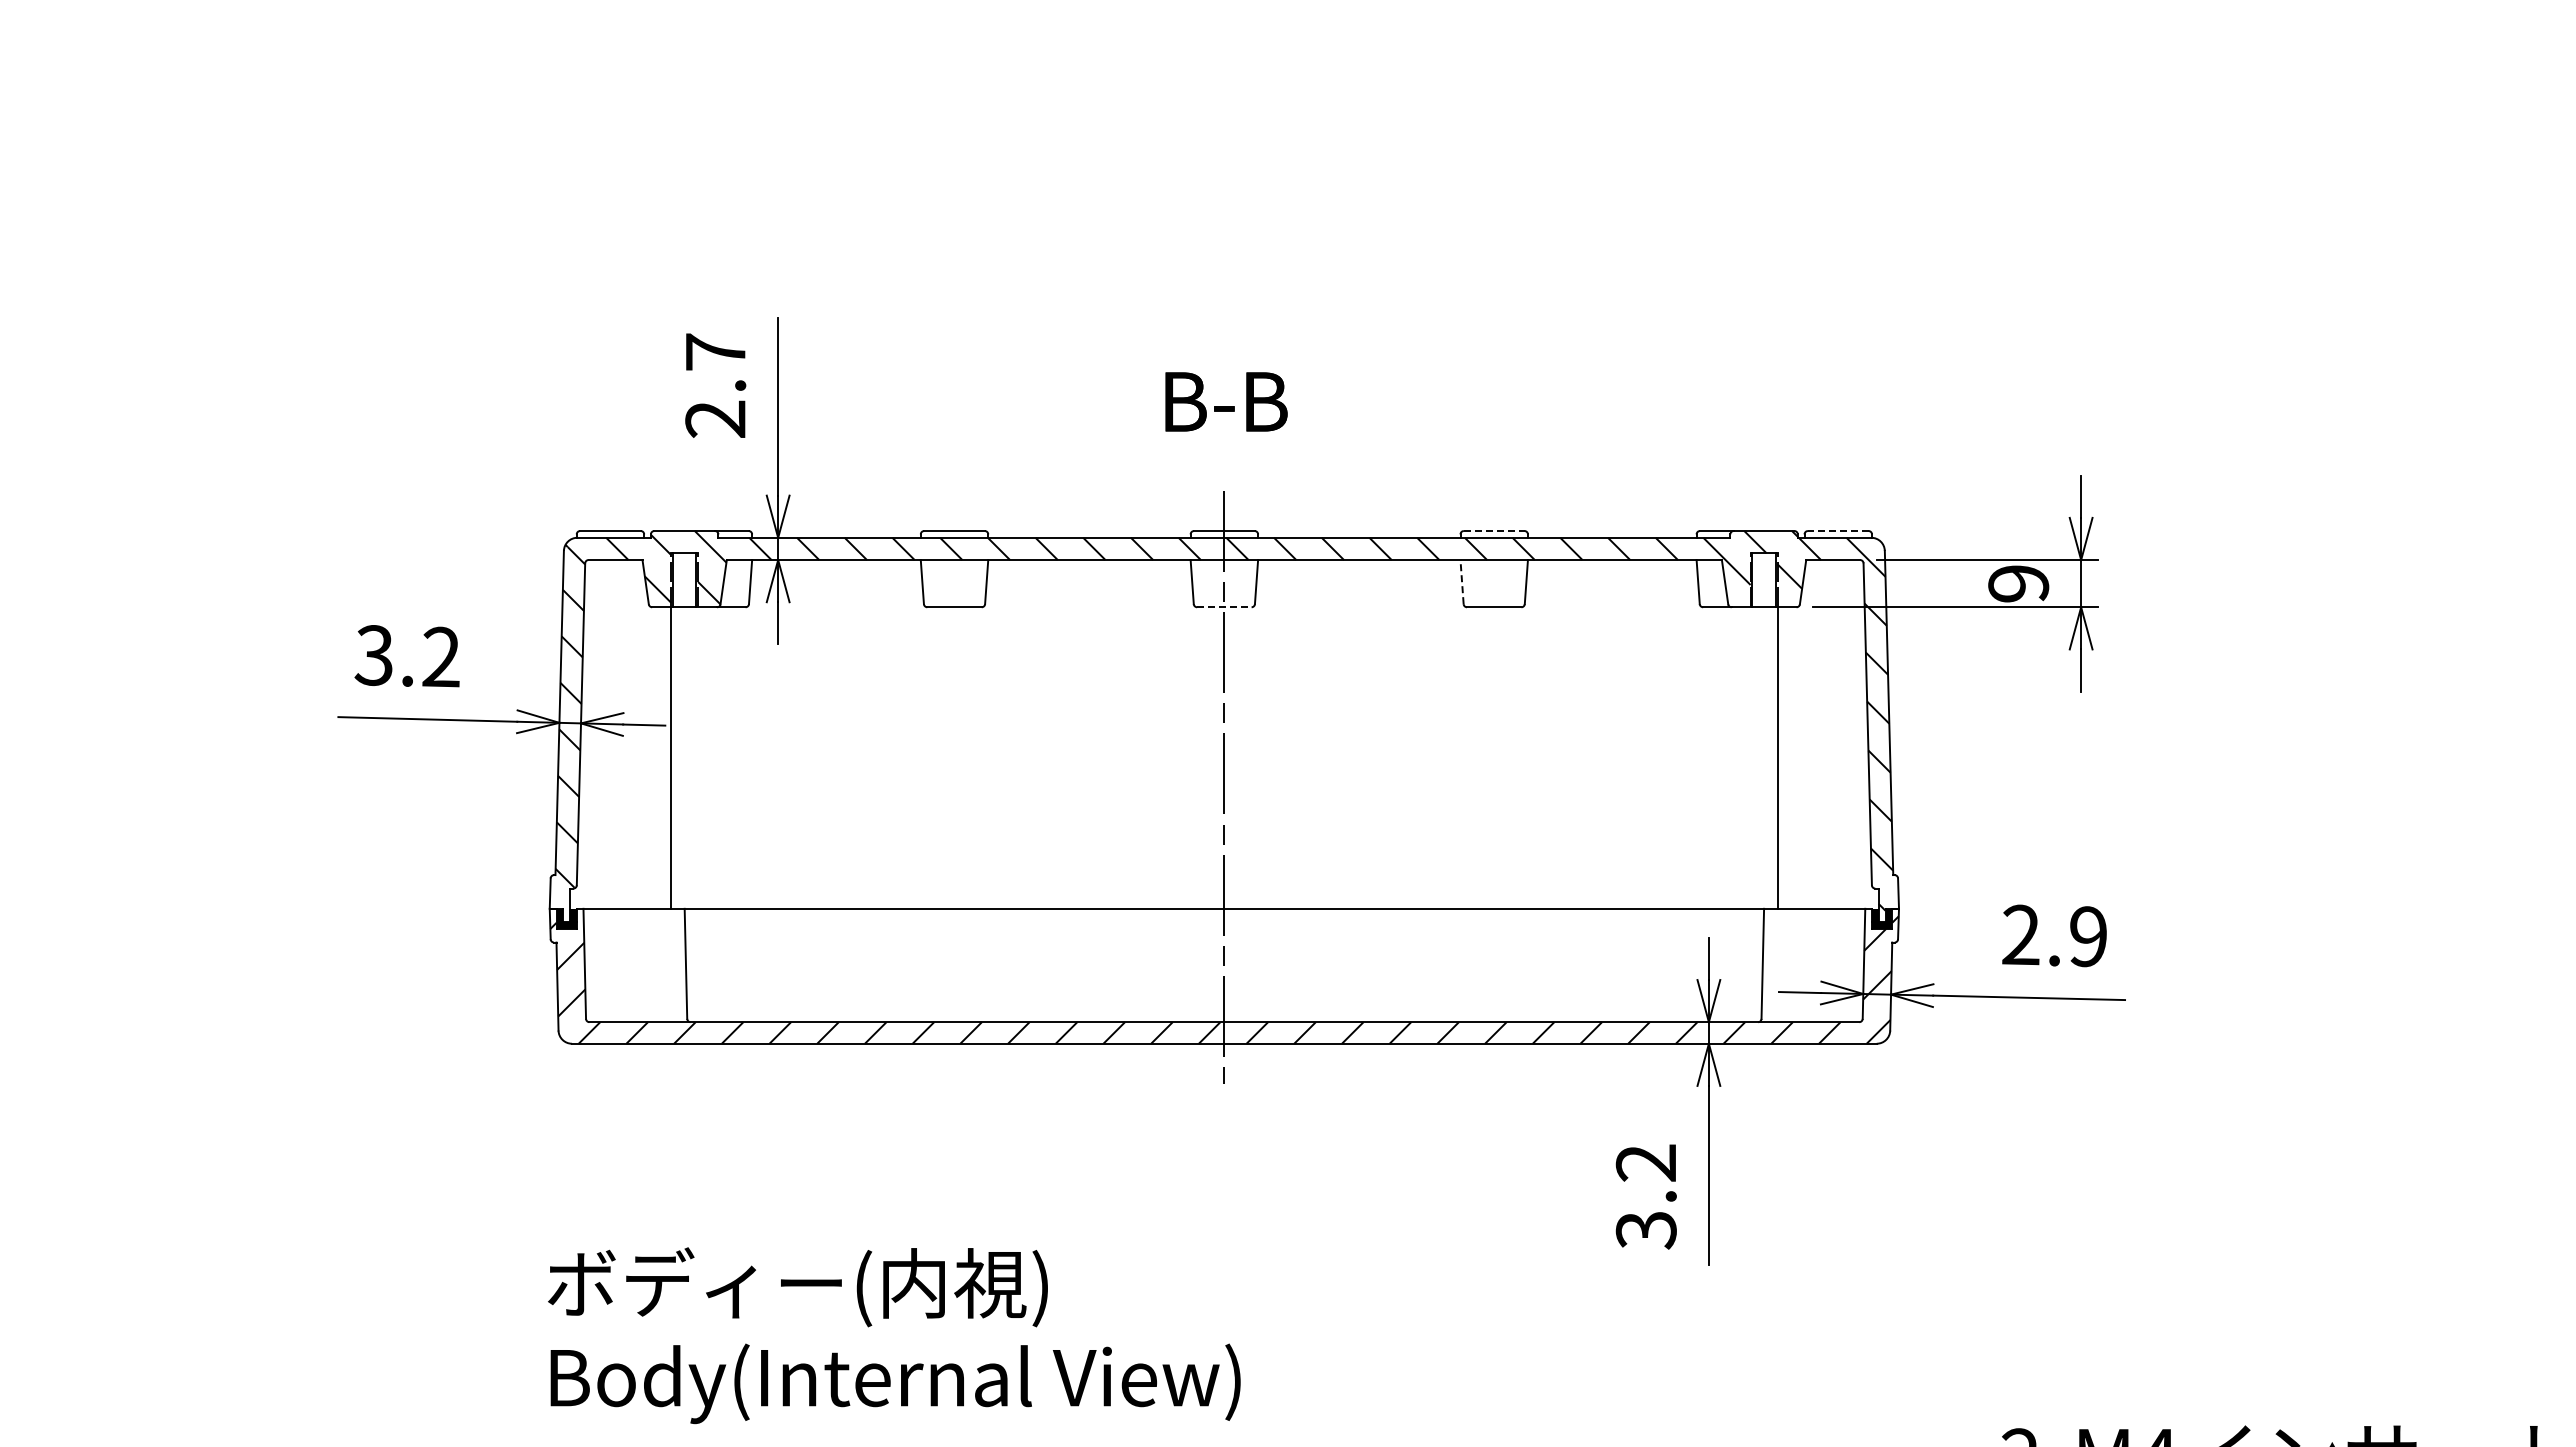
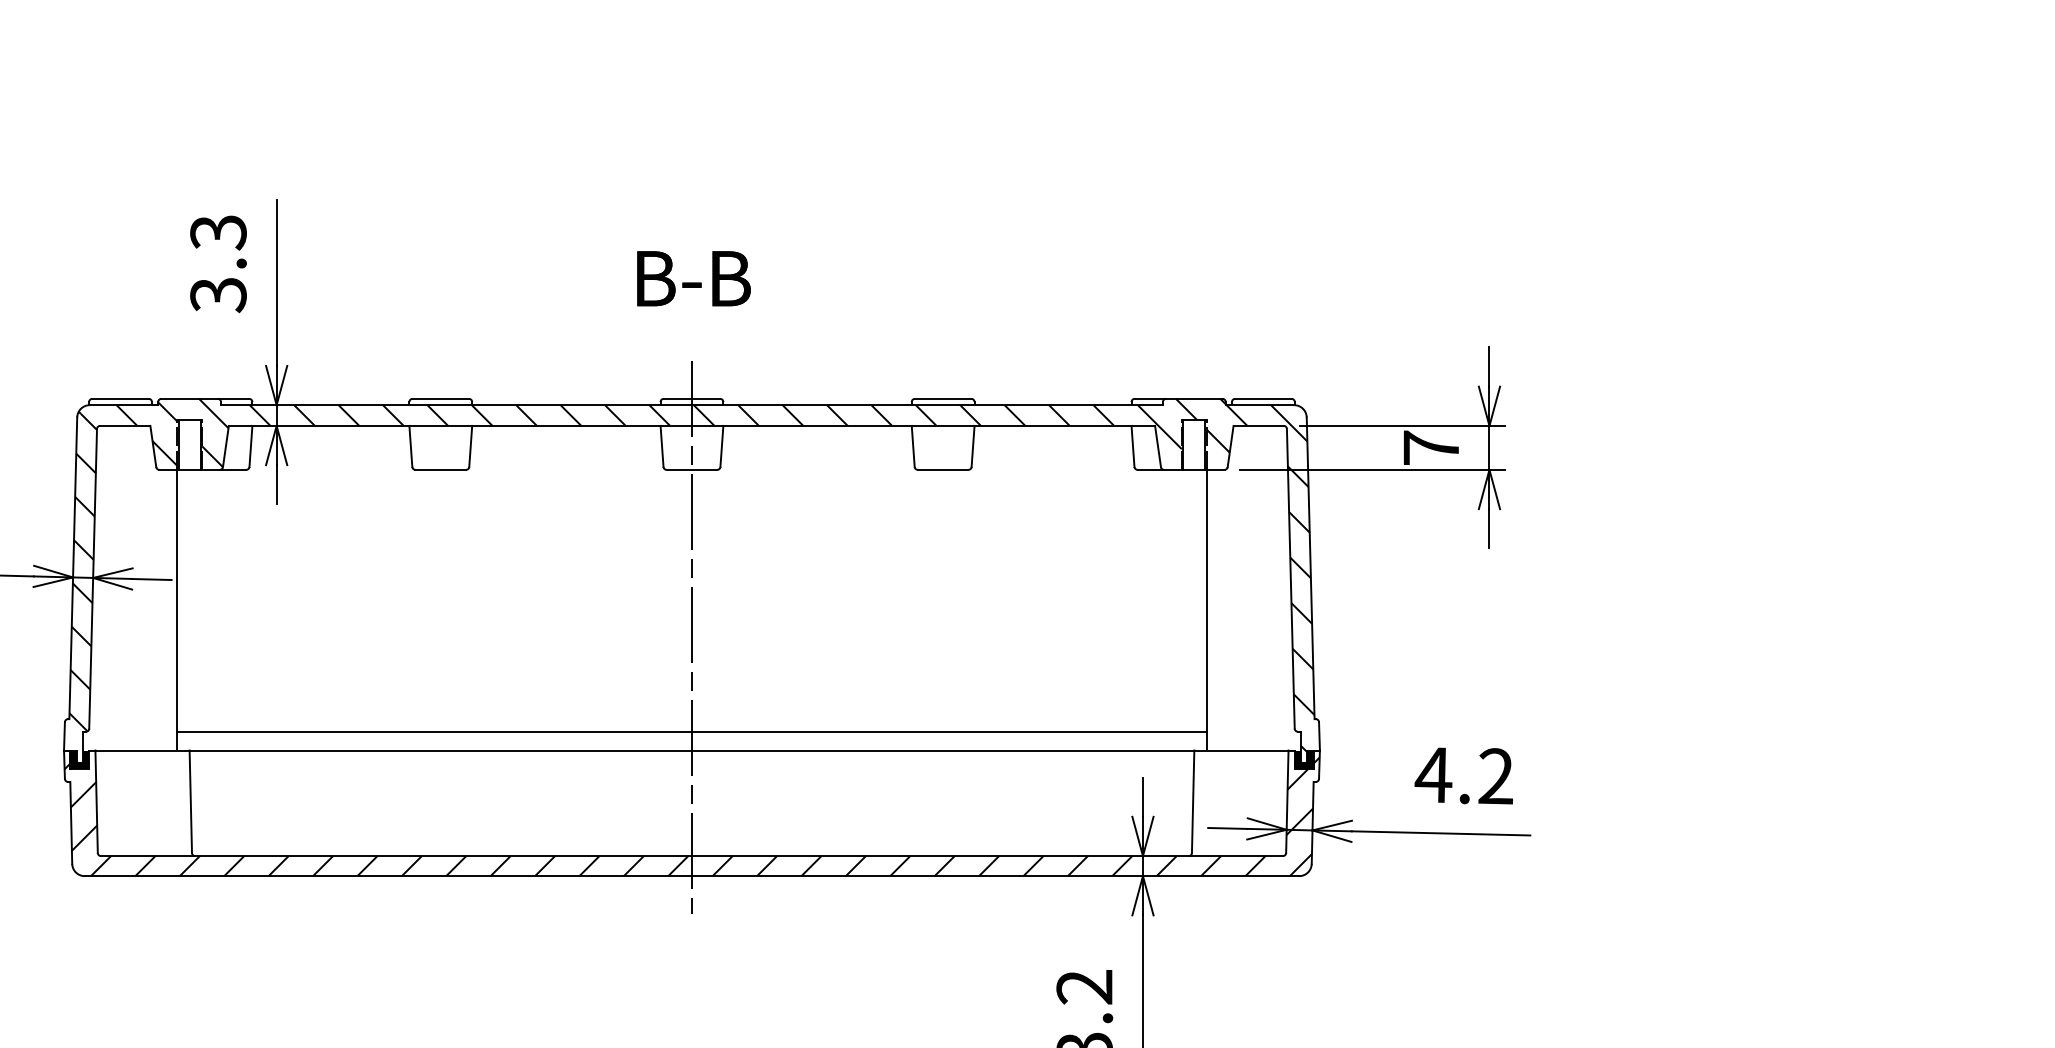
text: (715, 385) -> (218, 263), 2.7 -> 3.3
line: (1494, 531) -> (943, 399), dashed -> solid
line: (1837, 531) -> (1262, 399), dashed -> solid
line: (1462, 581) -> (913, 445), dashed -> solid
text: (2018, 583) -> (1431, 447), 9 -> 7
line: (1224, 607) -> (692, 470), dashed -> solid
line: (1224, 888) -> (692, 731), added
text: (2053, 935) -> (1463, 775), 2.9 -> 4.2

